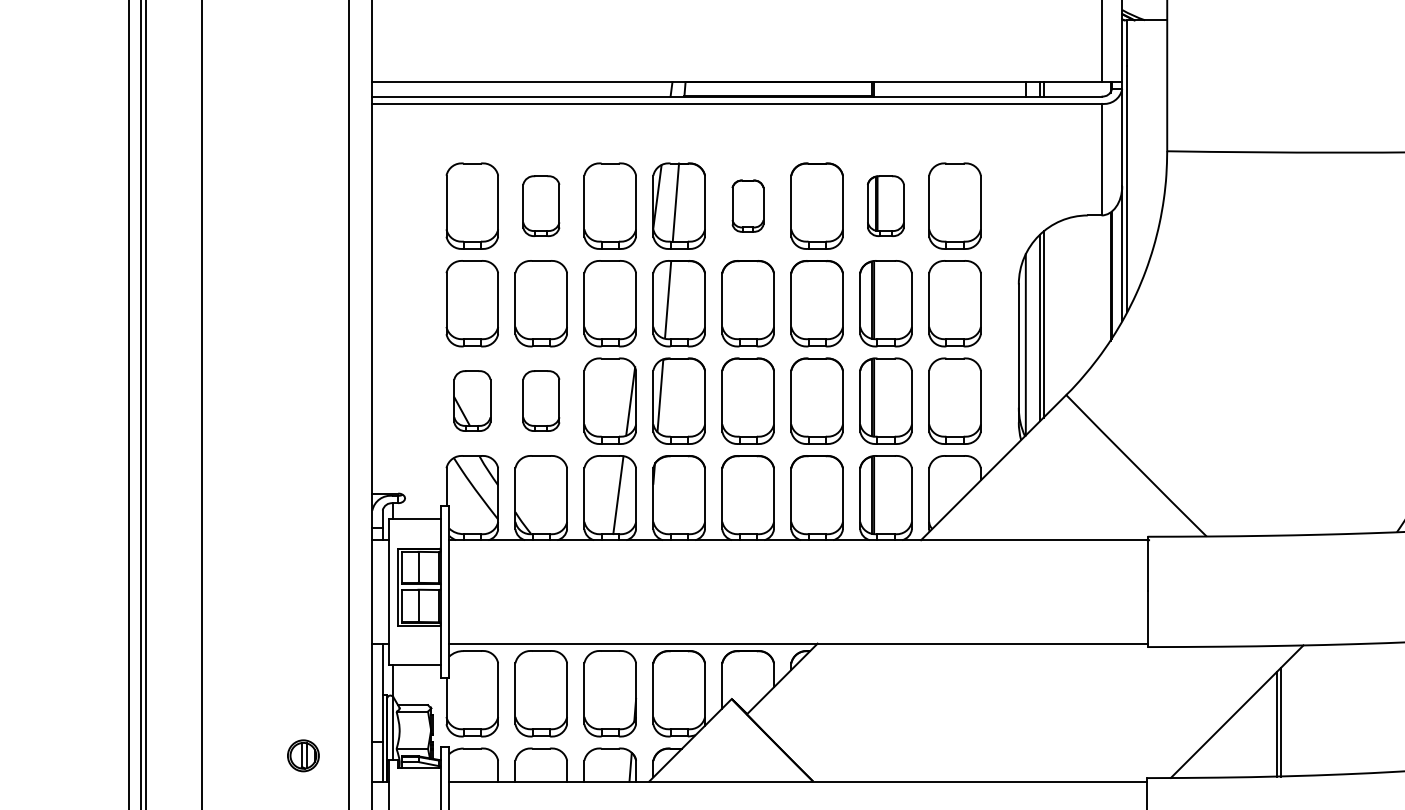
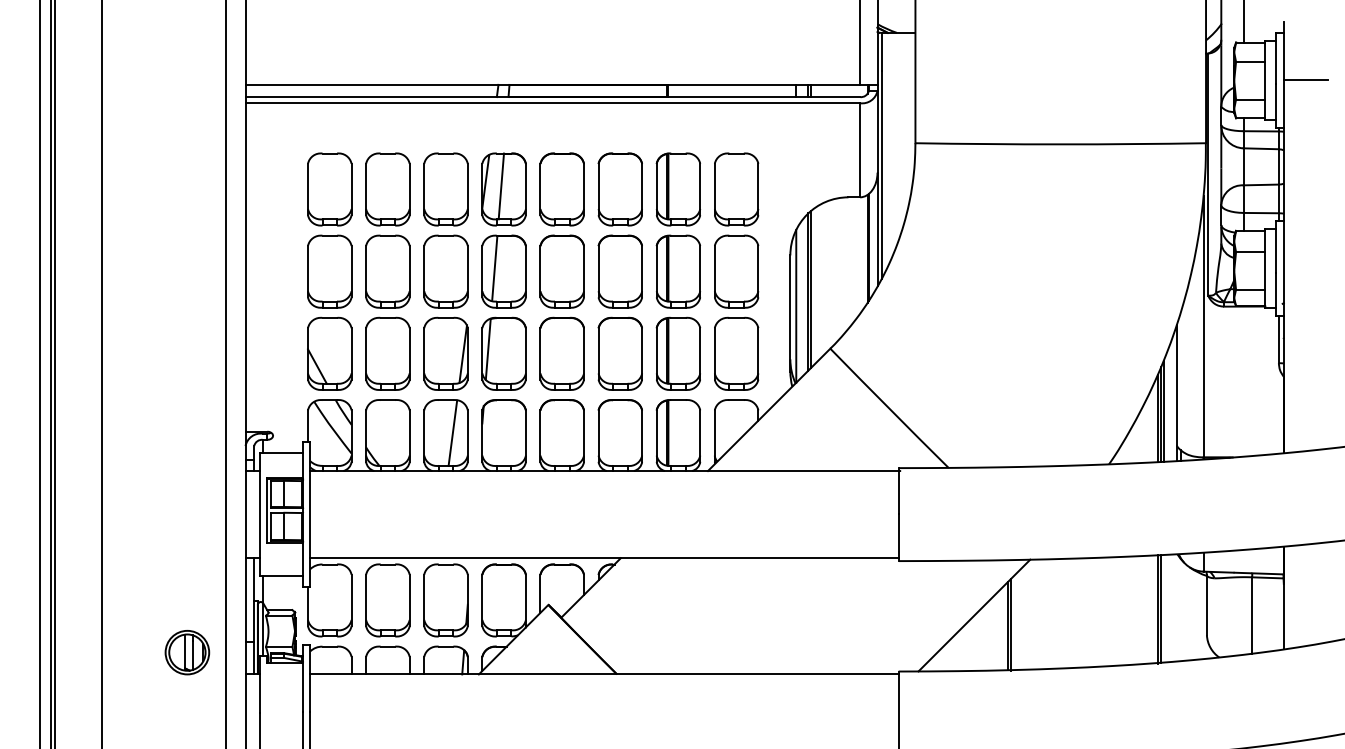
part: (540, 206) -> (387, 189), size x1.43
part: (747, 206) -> (561, 189), size x1.67
part: (884, 206) -> (677, 189), size x1.43
part: (471, 400) -> (329, 353), size x1.43
part: (540, 400) -> (387, 353), size x1.43
part: (303, 755) -> (187, 652), size x1.67

